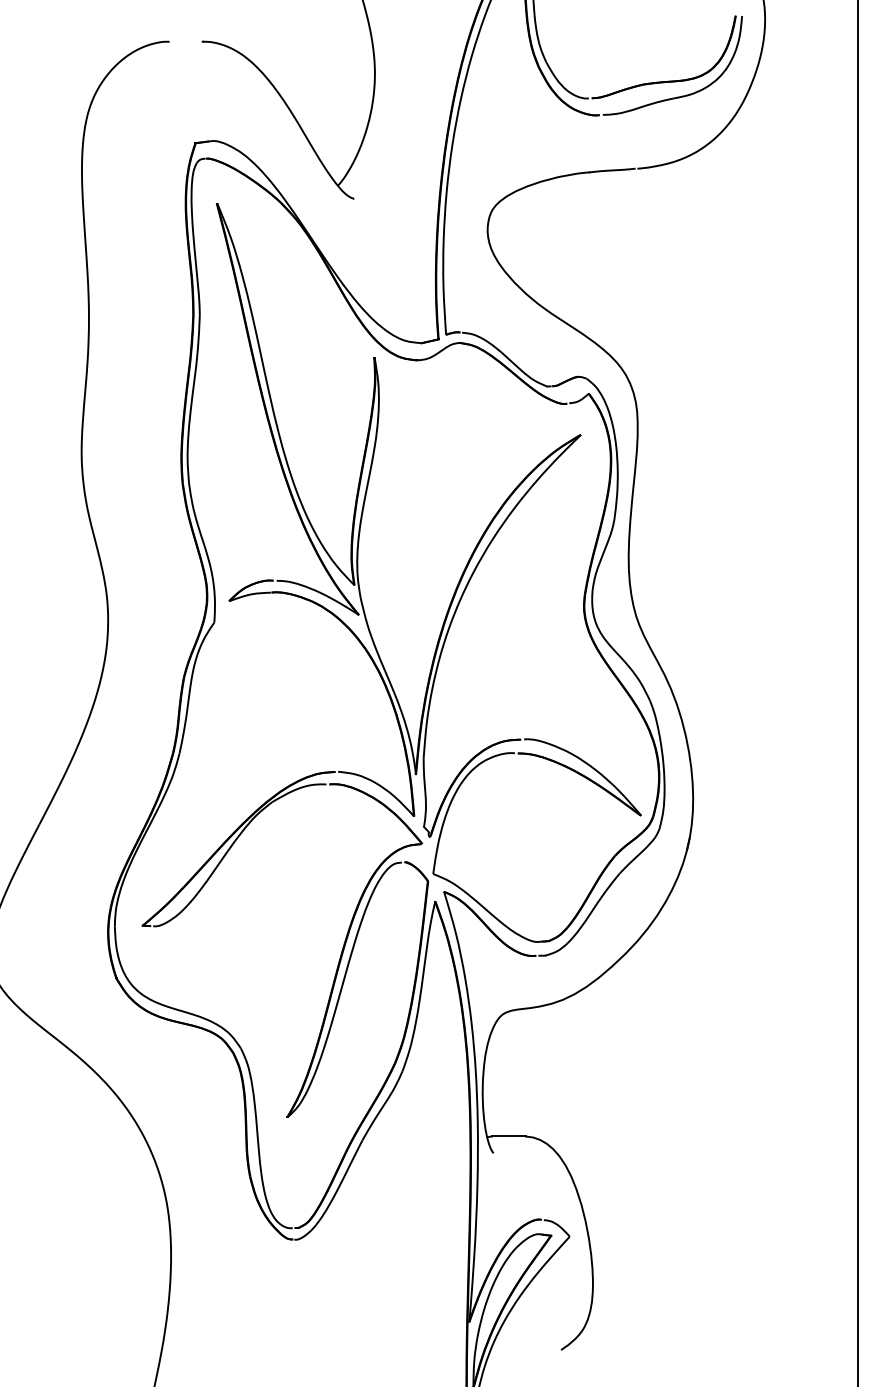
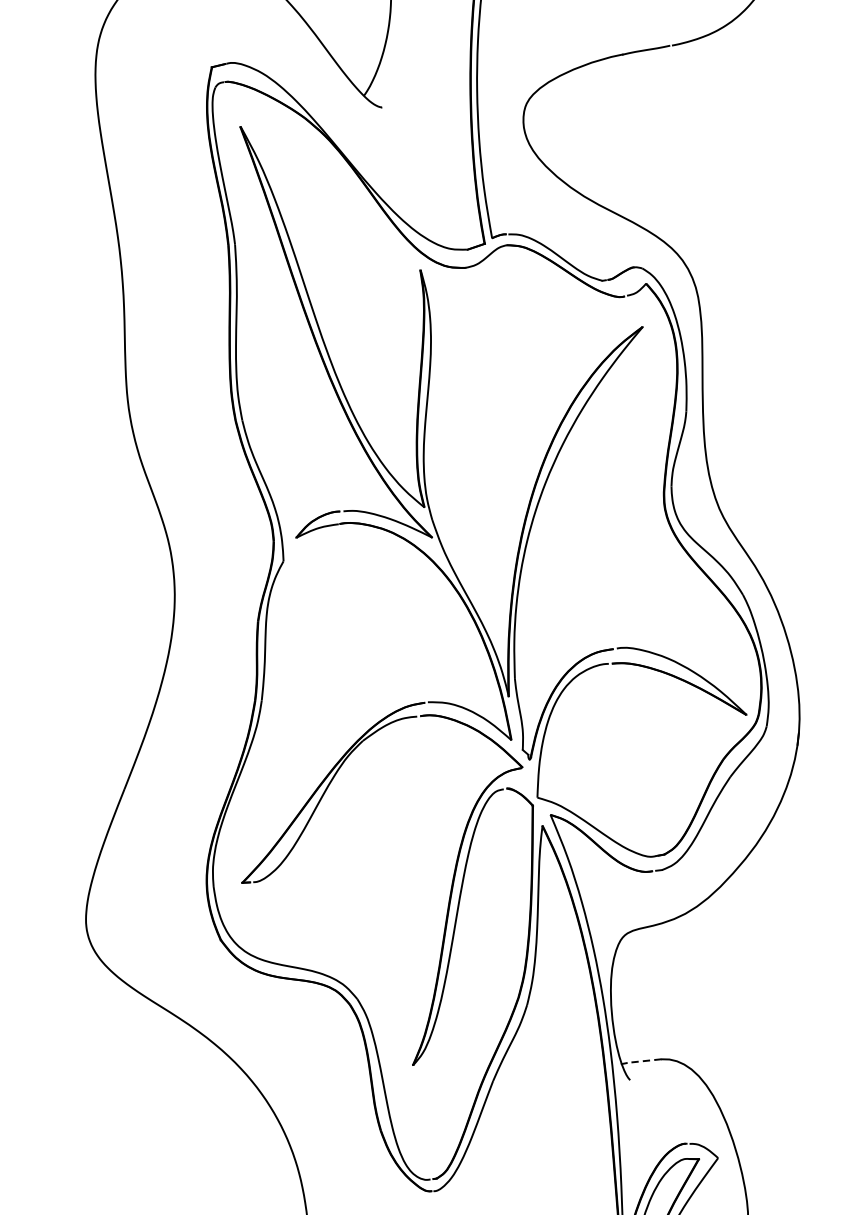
line: (508, 1136) -> (643, 1061), solid -> dashed

